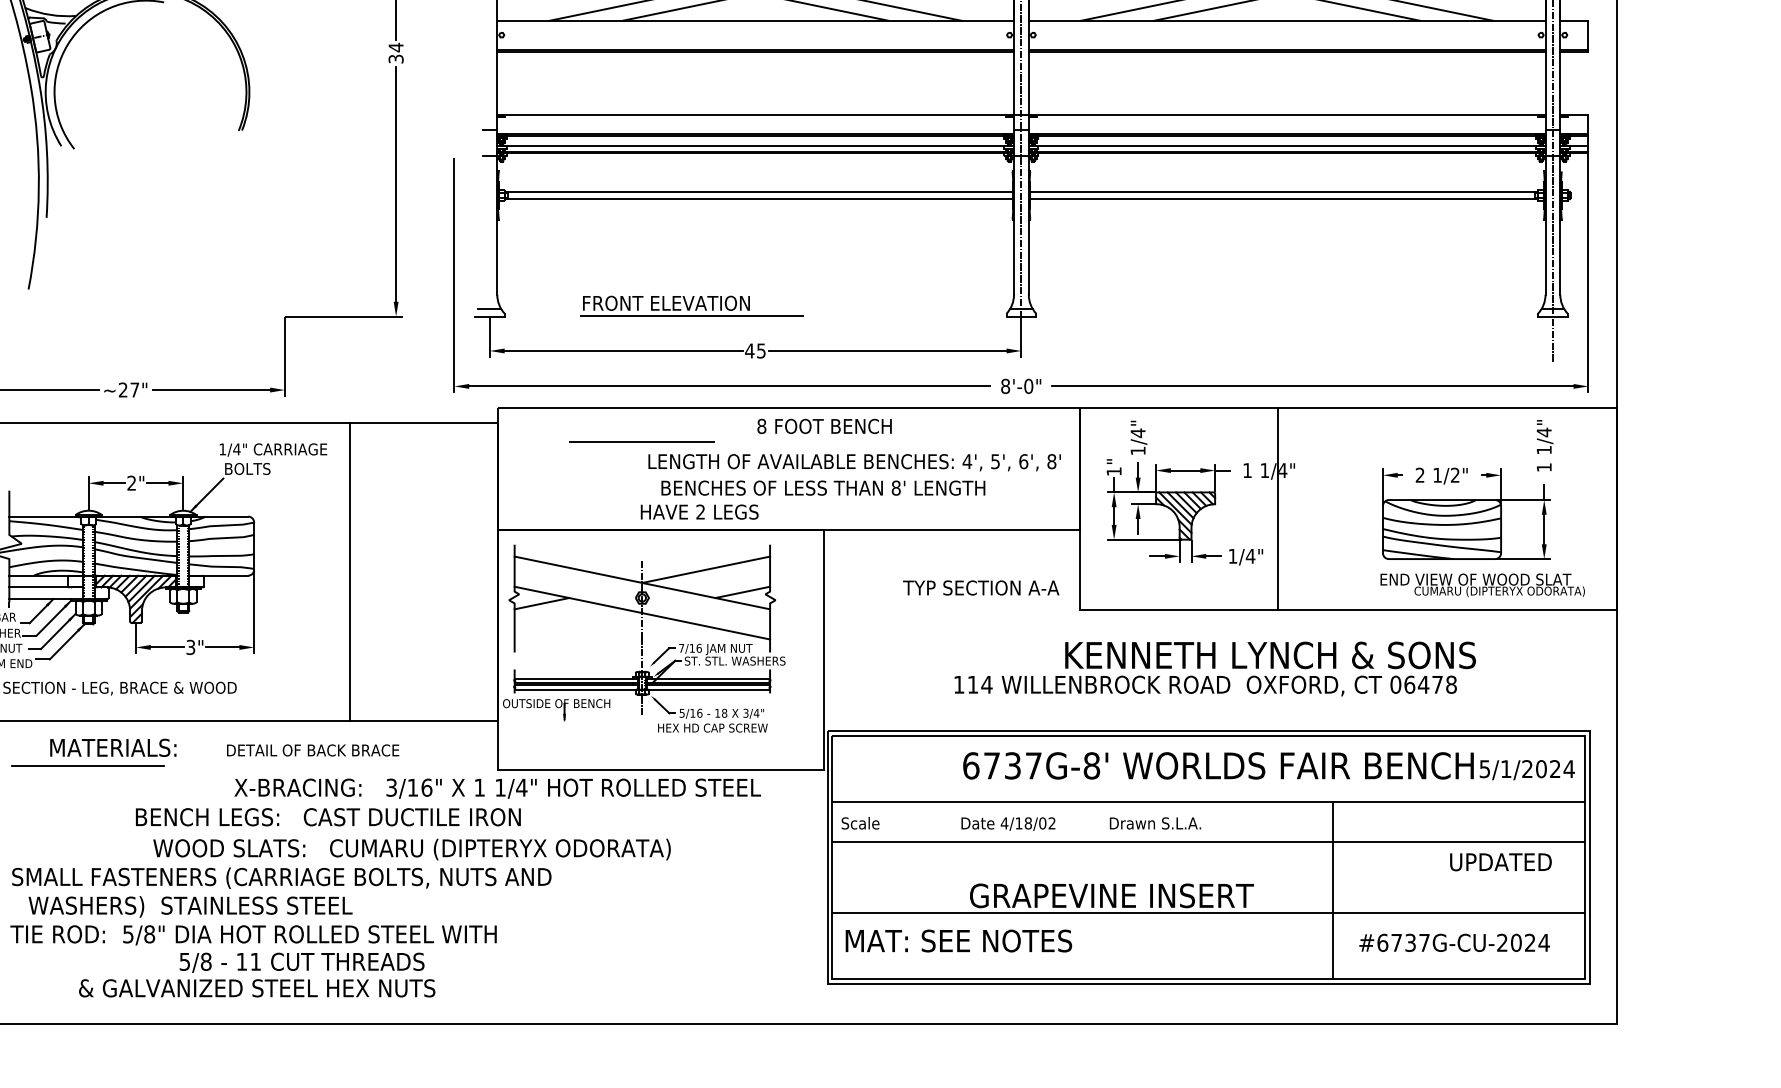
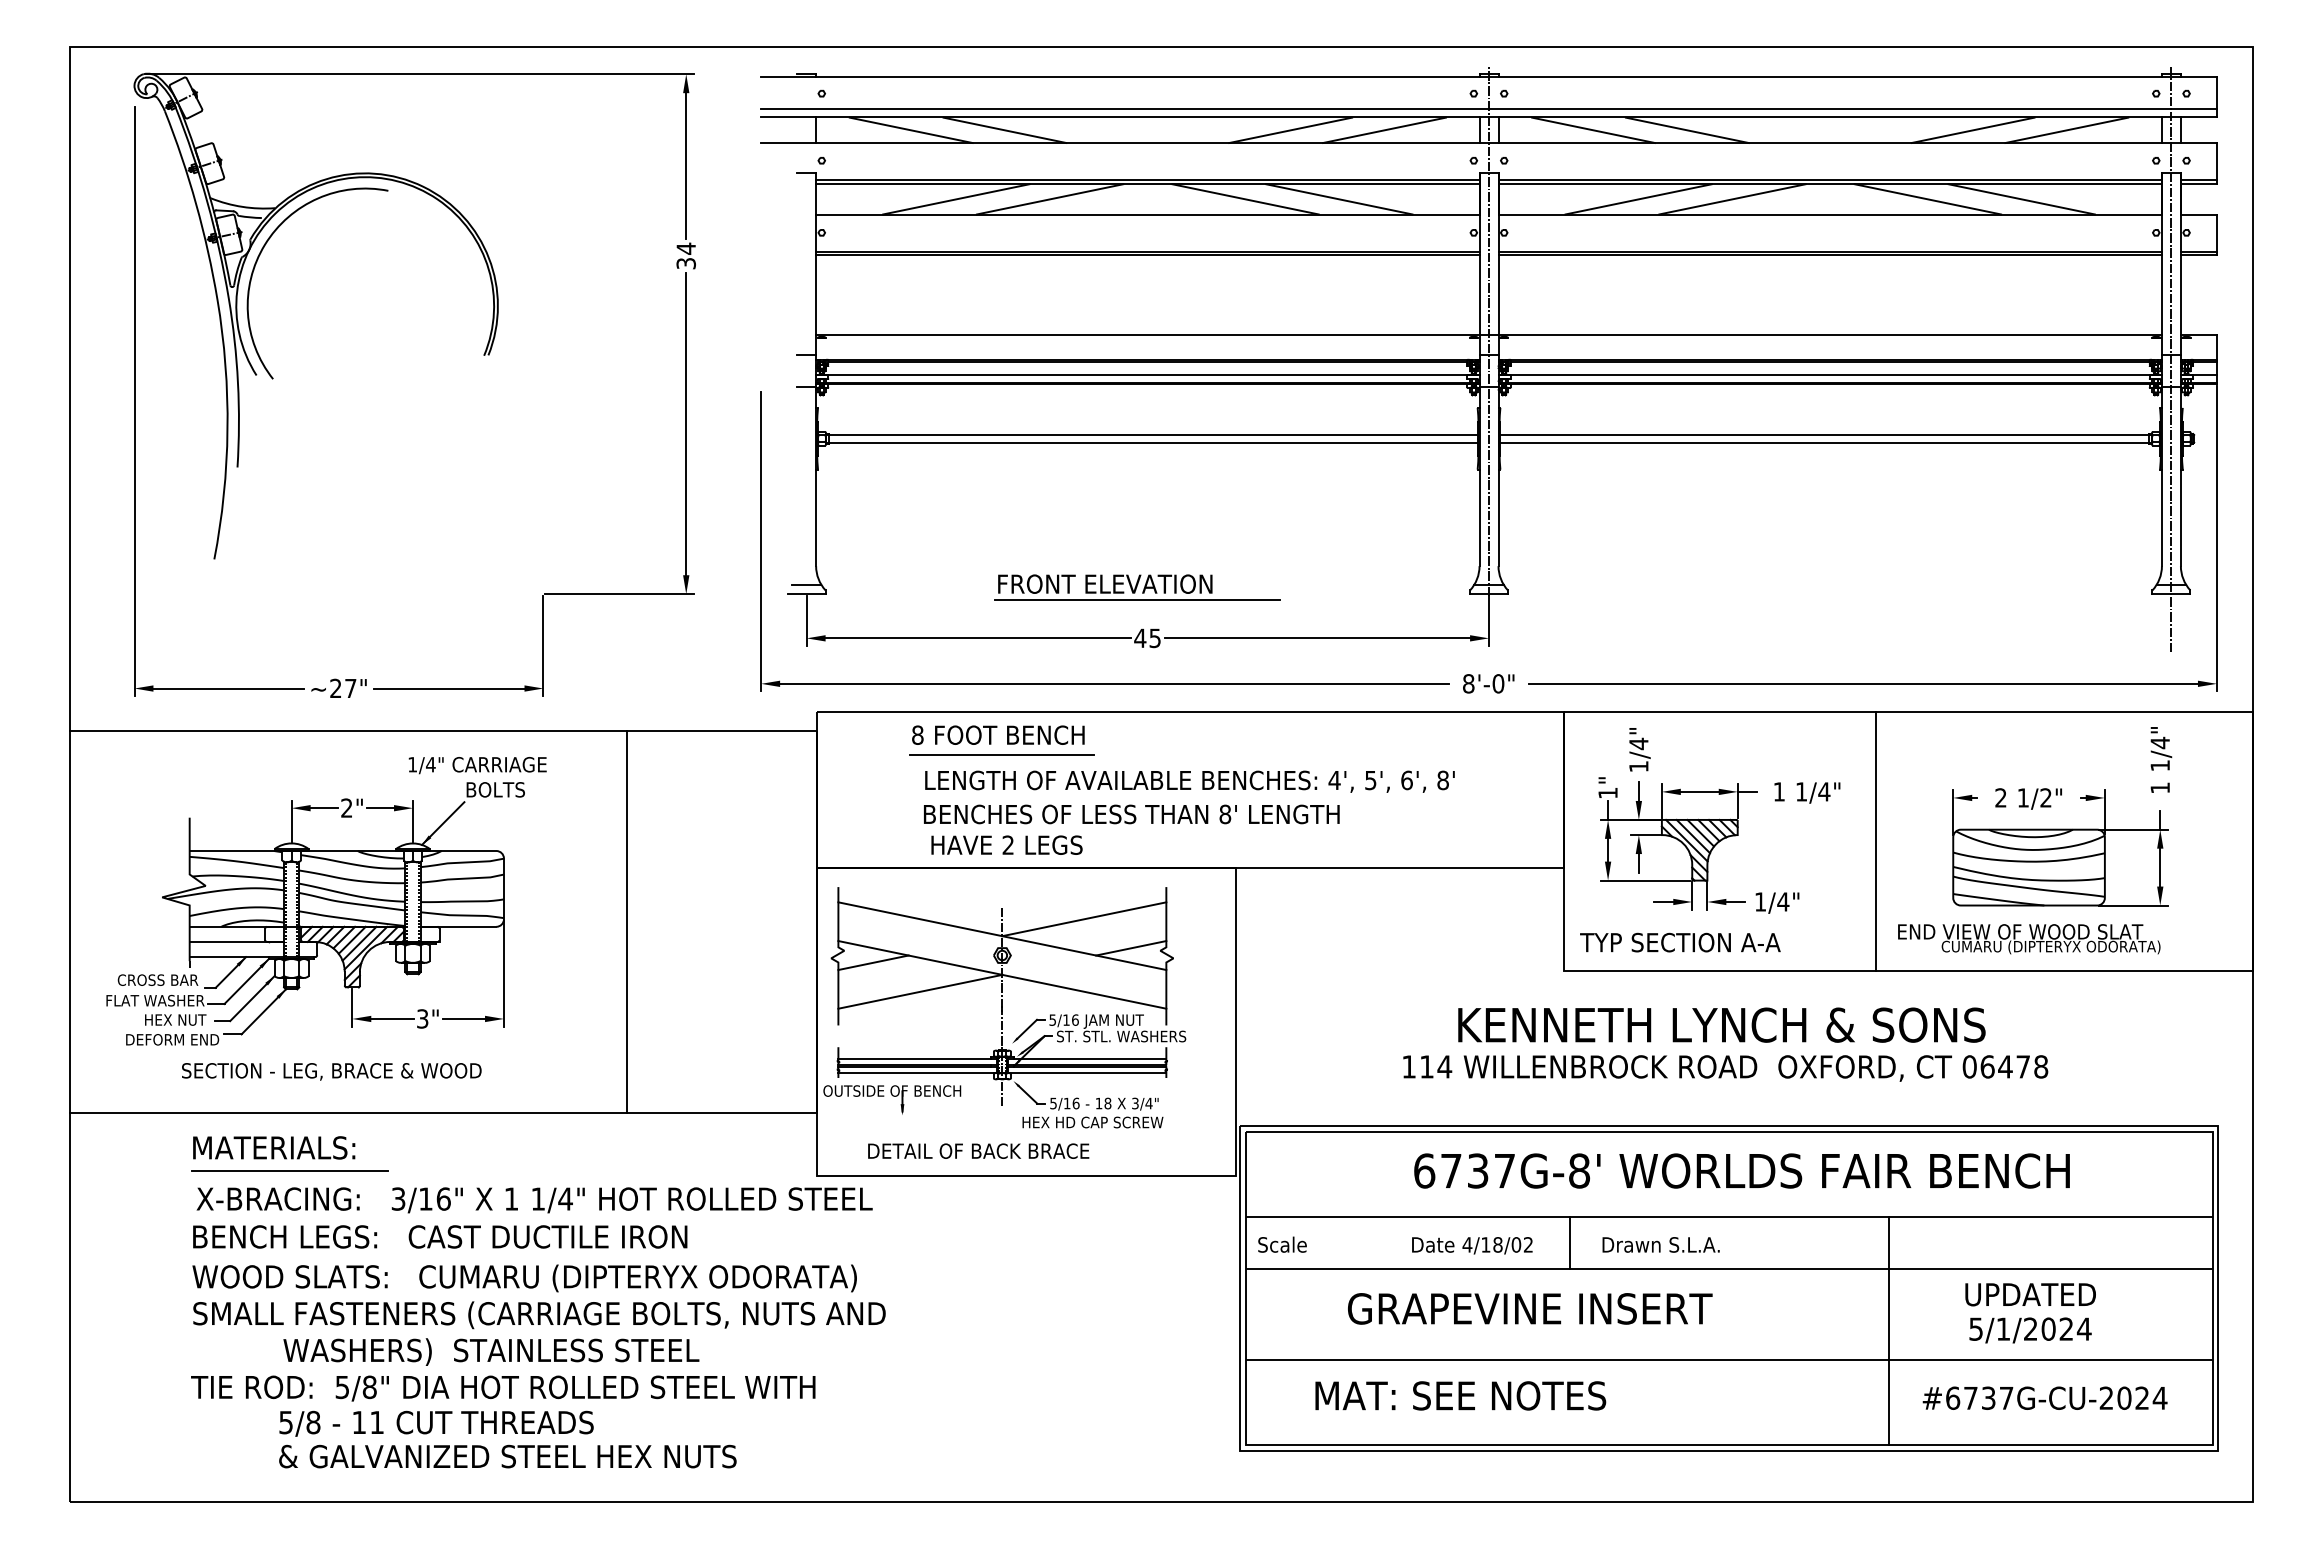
part: (691, 305) -> (1137, 587), moved
text: (824, 425) -> (998, 734), moved
text: (273, 450) -> (477, 765), moved
text: (854, 462) -> (1189, 781), moved
text: (823, 488) -> (1131, 814), moved
line: (1278, 508) -> (1876, 840), moved
text: (699, 511) -> (1006, 844), moved
text: (1482, 585) -> (2029, 939), moved
text: (981, 587) -> (1680, 942), moved
line: (578, 626) -> (920, 991), added
text: (681, 647) -> (1052, 1019), 7/16 -> 5/16
text: (1270, 654) -> (1721, 1024), moved
text: (113, 747) -> (274, 1147), moved
text: (312, 749) -> (978, 1150), moved
text: (1527, 770) -> (2030, 1330), moved
text: (497, 788) -> (534, 1200), moved
text: (328, 816) -> (440, 1236), moved
line: (1084, 821) -> (1570, 1242), added
text: (411, 849) -> (524, 1278), moved
text: (1500, 862) -> (2030, 1294), moved
text: (1112, 895) -> (1530, 1308), moved
text: (190, 906) -> (491, 1351), moved
text: (958, 940) -> (1460, 1395), moved
text: (302, 962) -> (436, 1423), moved

